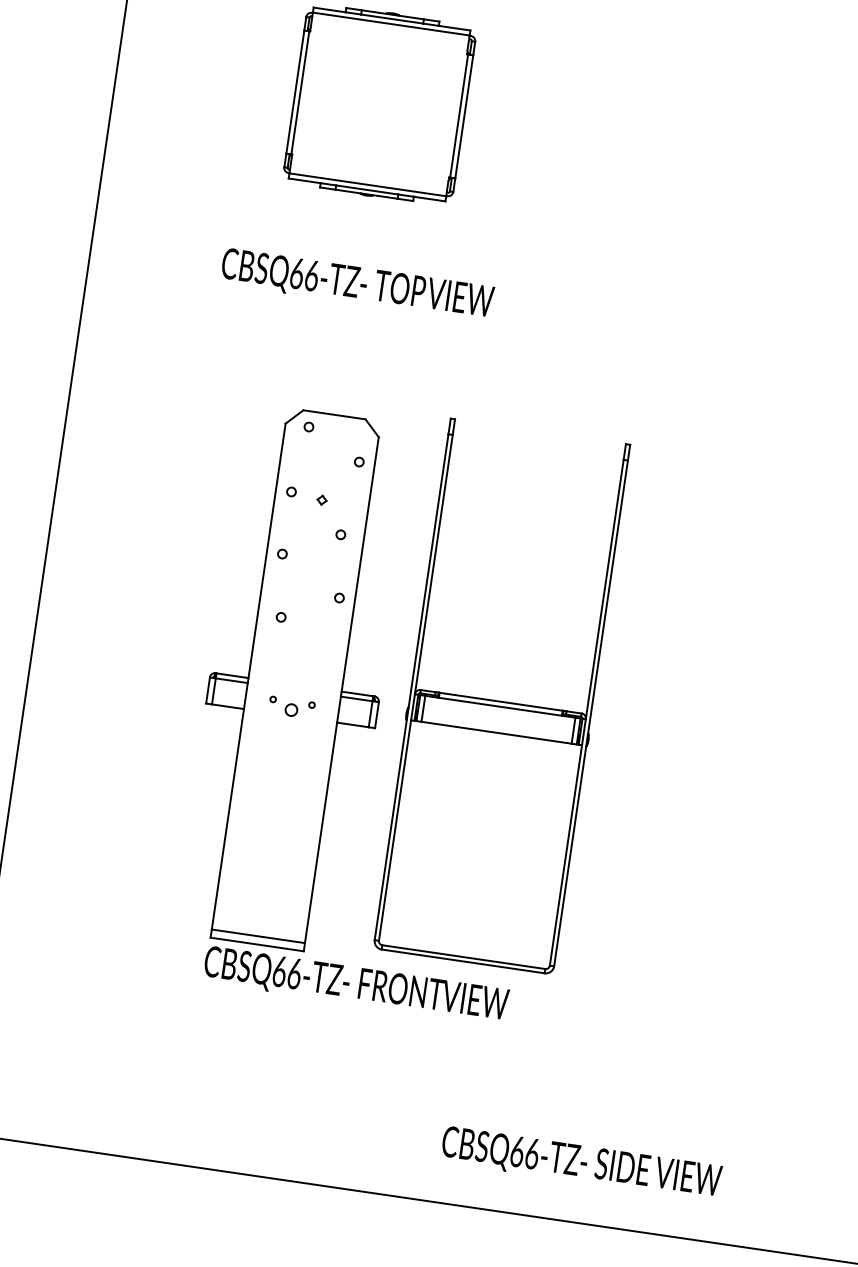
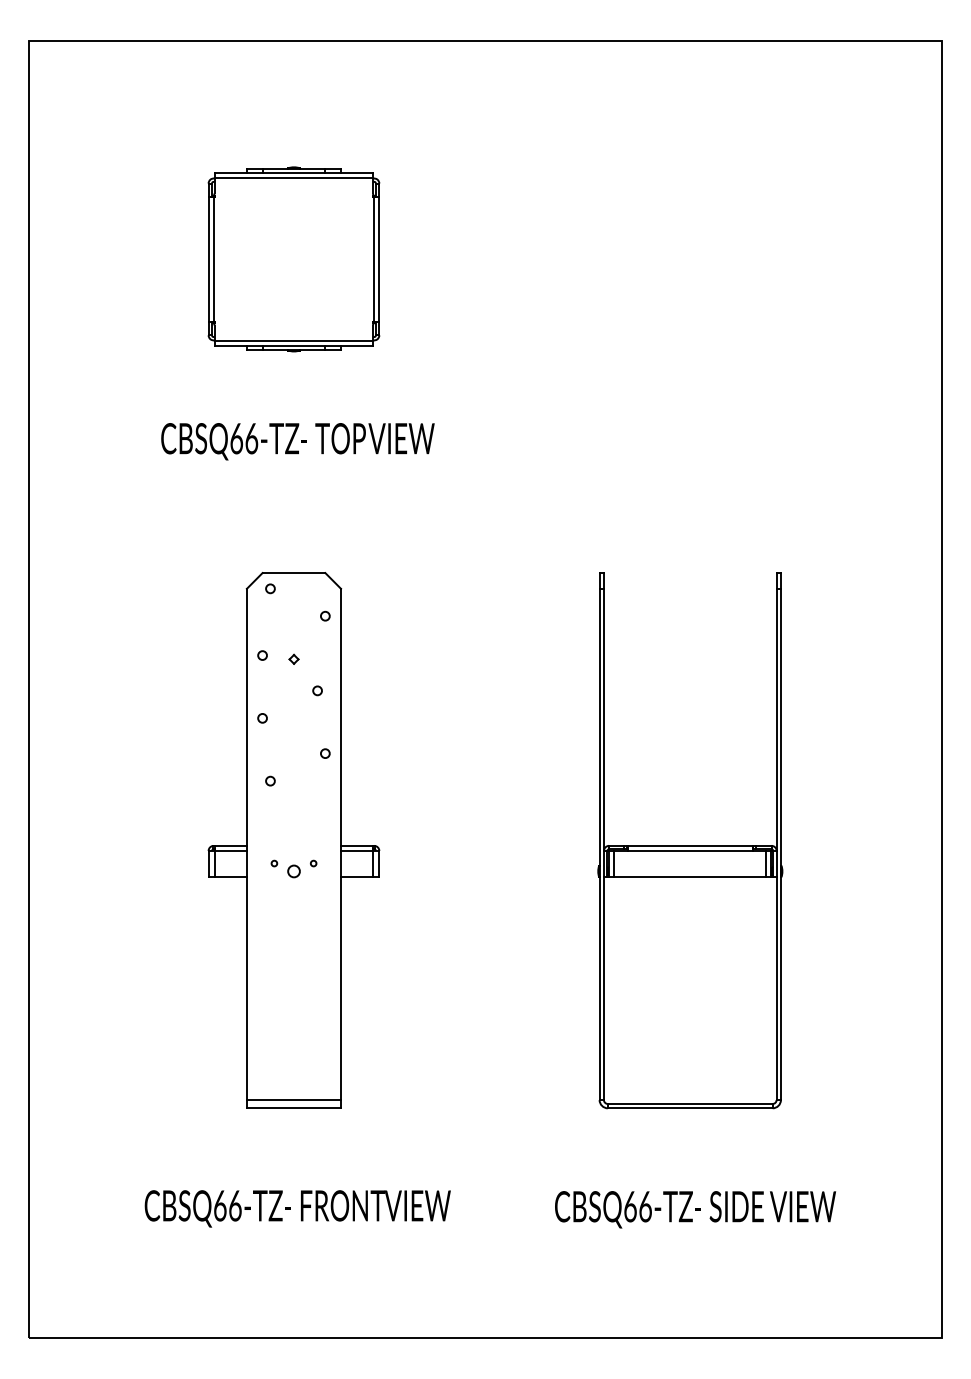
part: (502, 696) -> (690, 840), moved
text: (355, 985) -> (297, 1208), moved
text: (581, 1163) -> (695, 1209), moved

